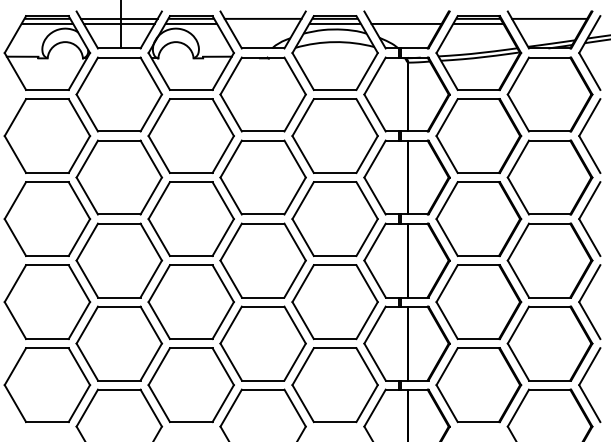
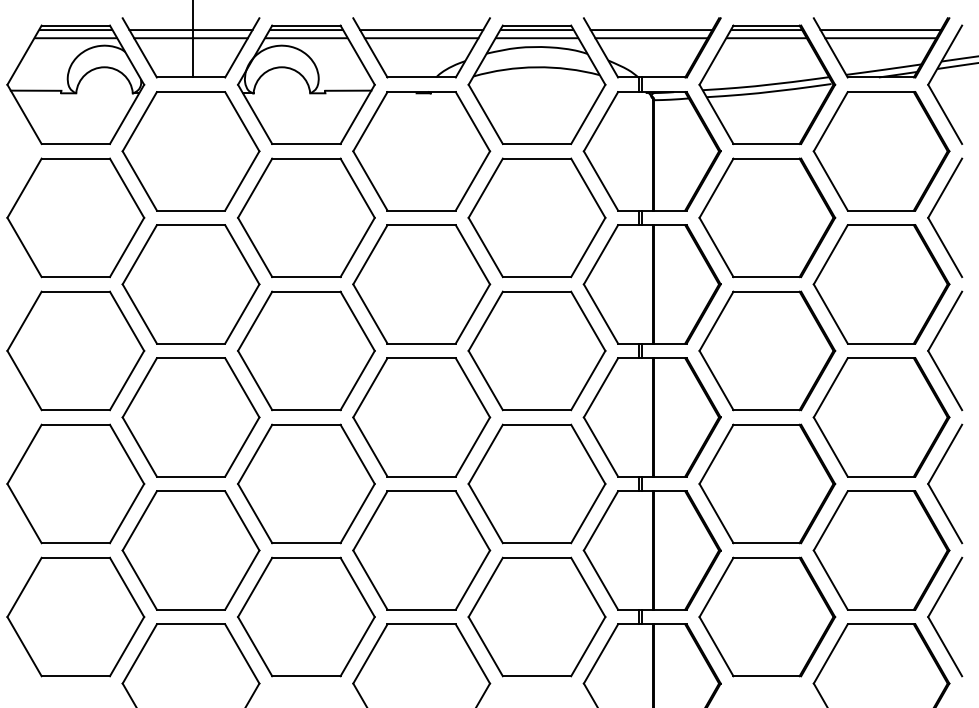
line: (406, 18) -> (651, 29), added
line: (262, 23) -> (420, 37), added
line: (549, 23) -> (880, 37), added

